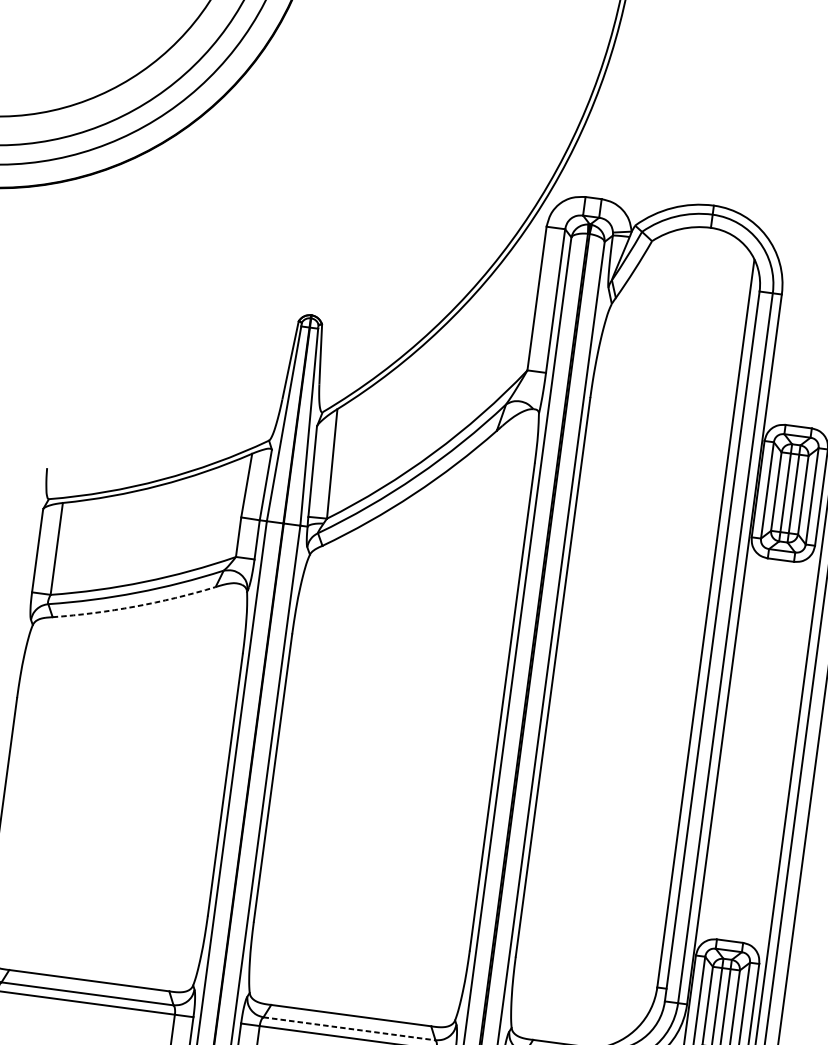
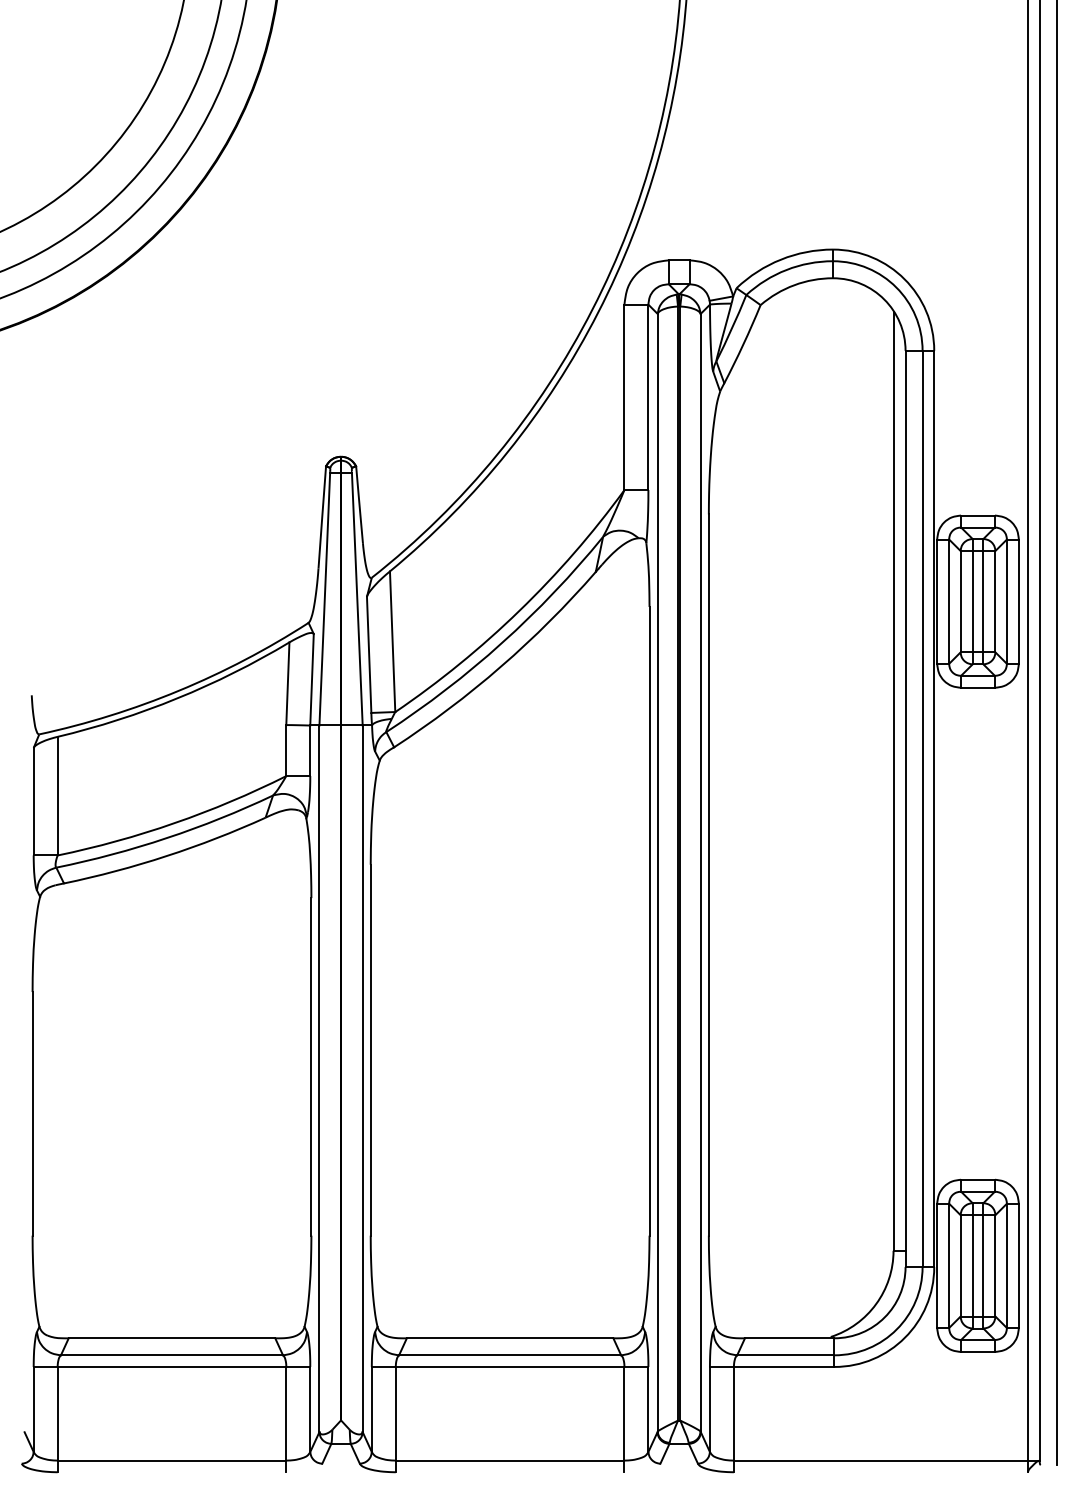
arc: (134, 606) -> (166, 856), dashed -> solid
line: (349, 1029) -> (510, 1355), dashed -> solid

